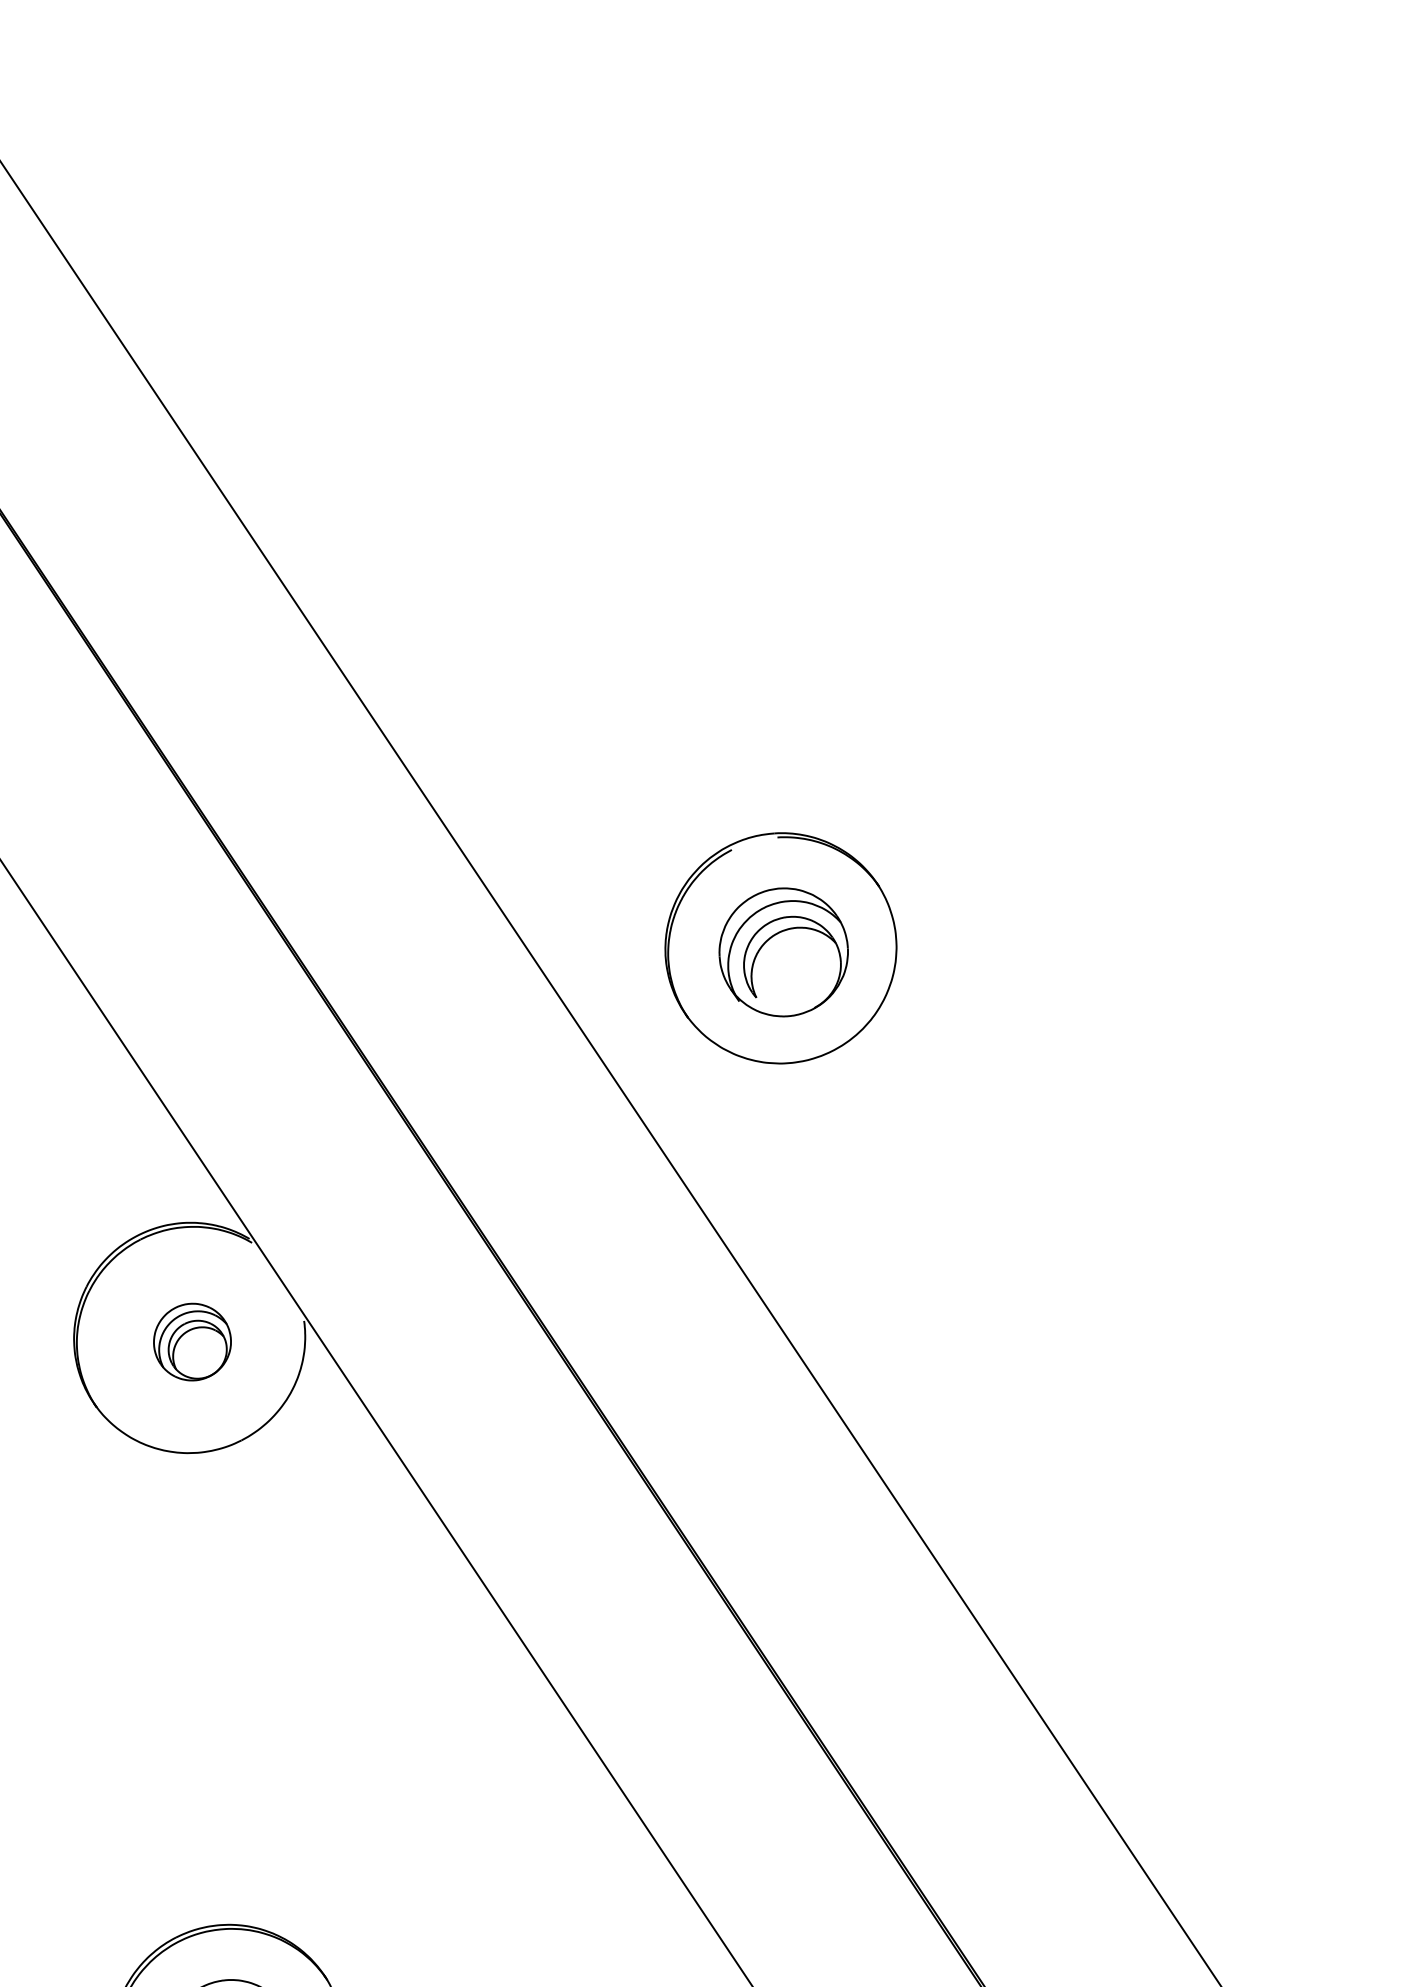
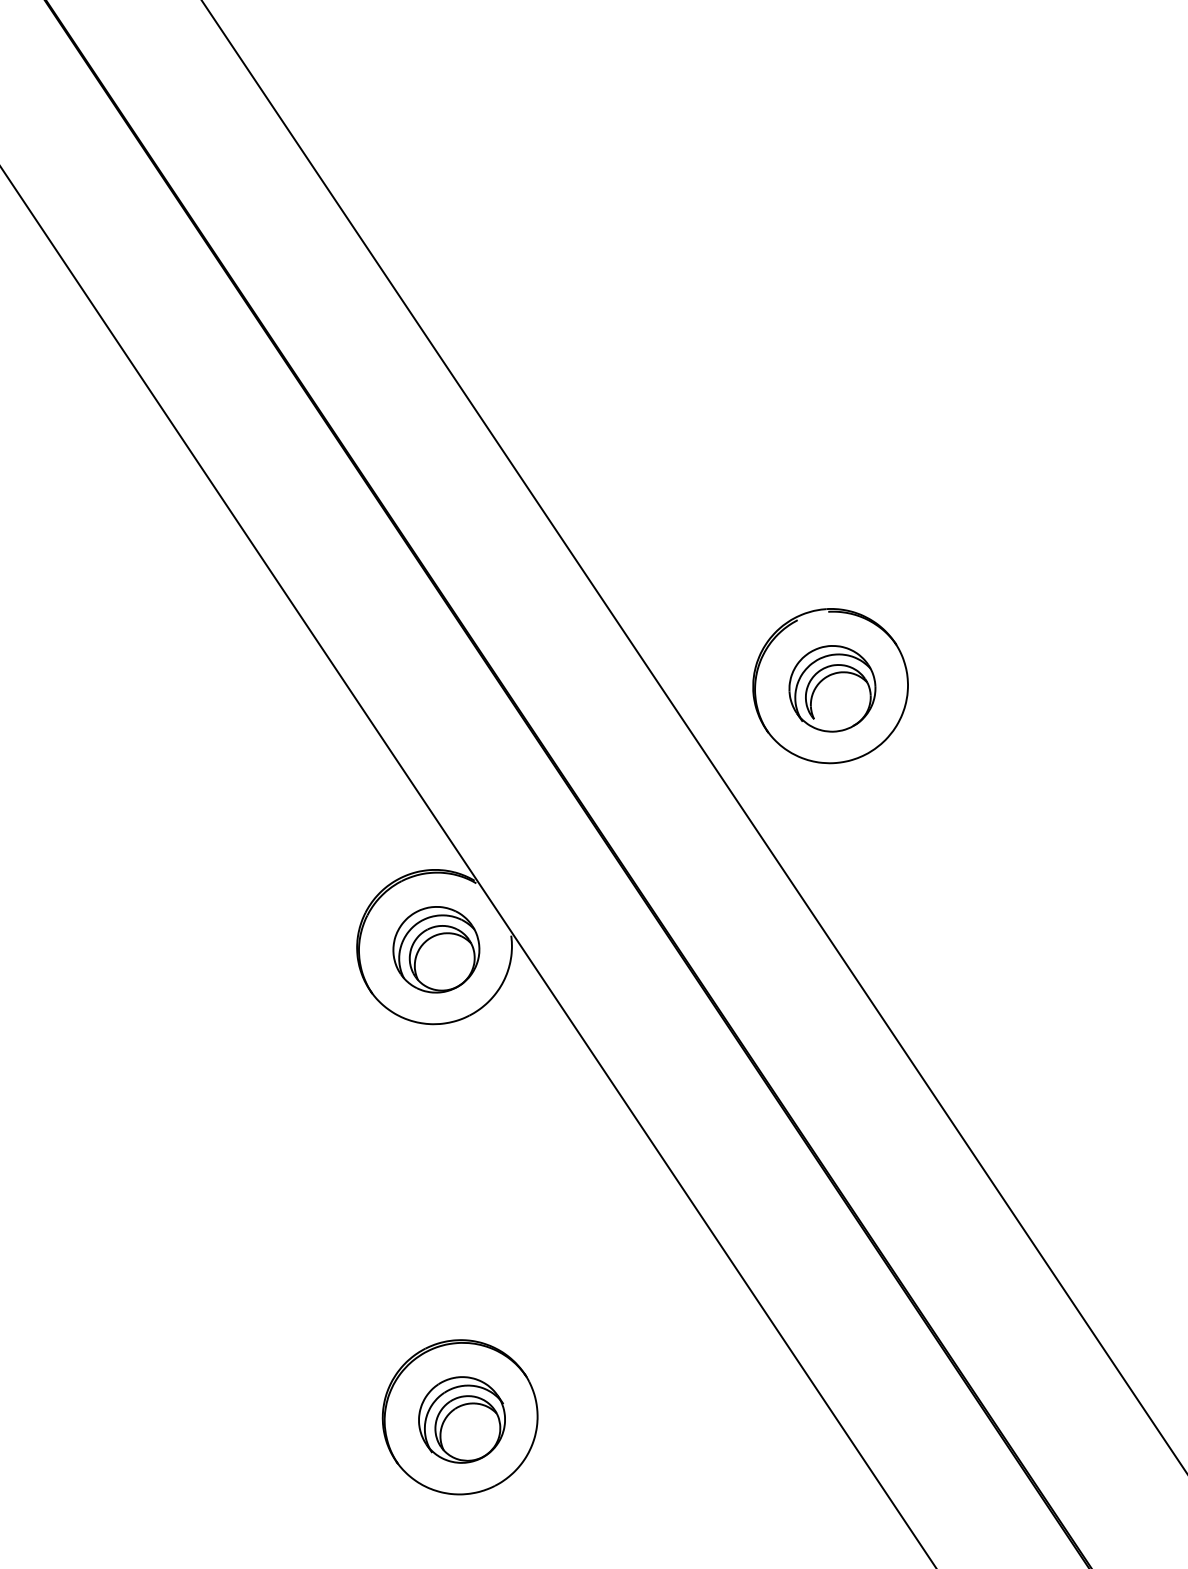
part: (192, 1341) -> (436, 949), size x1.67

